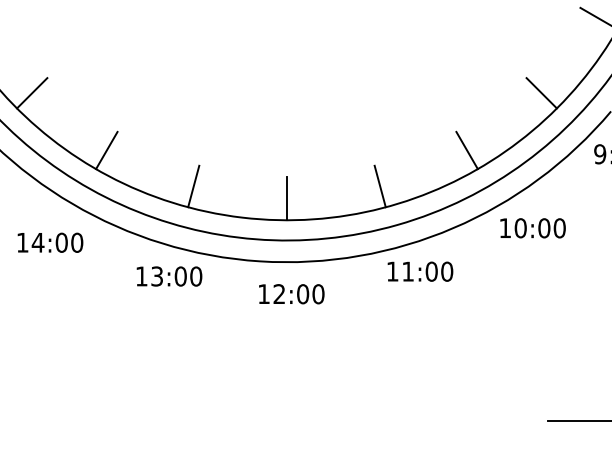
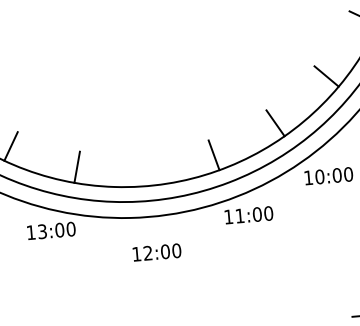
line: (286, 198) -> (146, 170), removed
text: (169, 276) -> (51, 230), moved
text: (291, 294) -> (156, 252), moved

